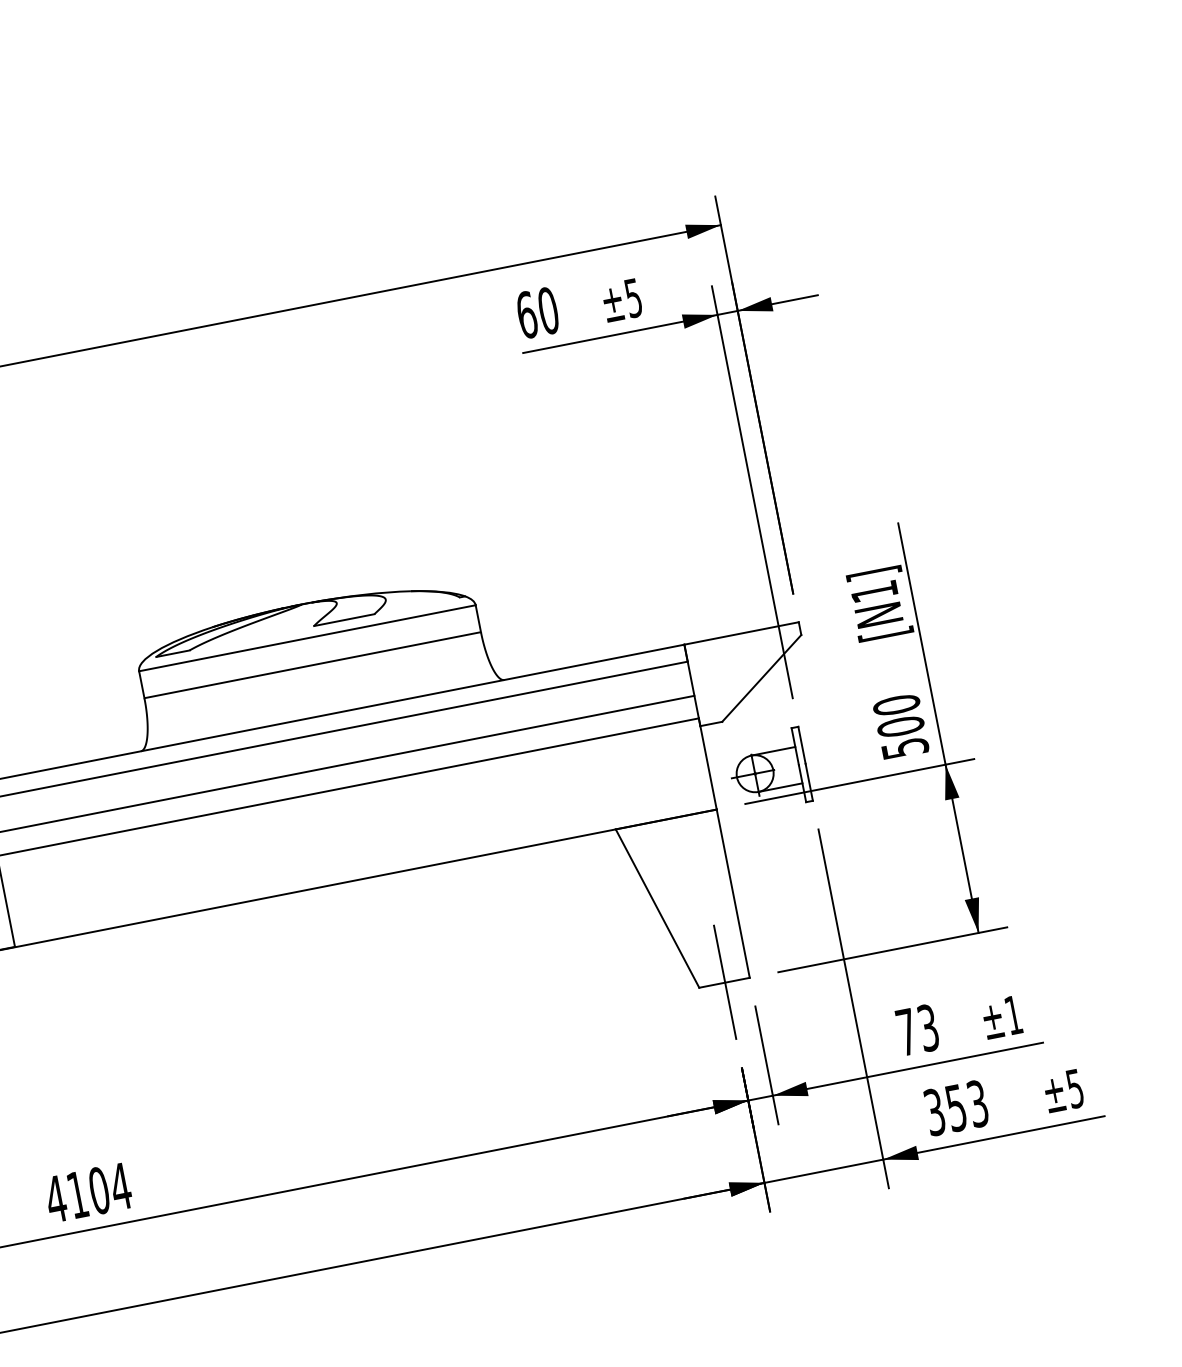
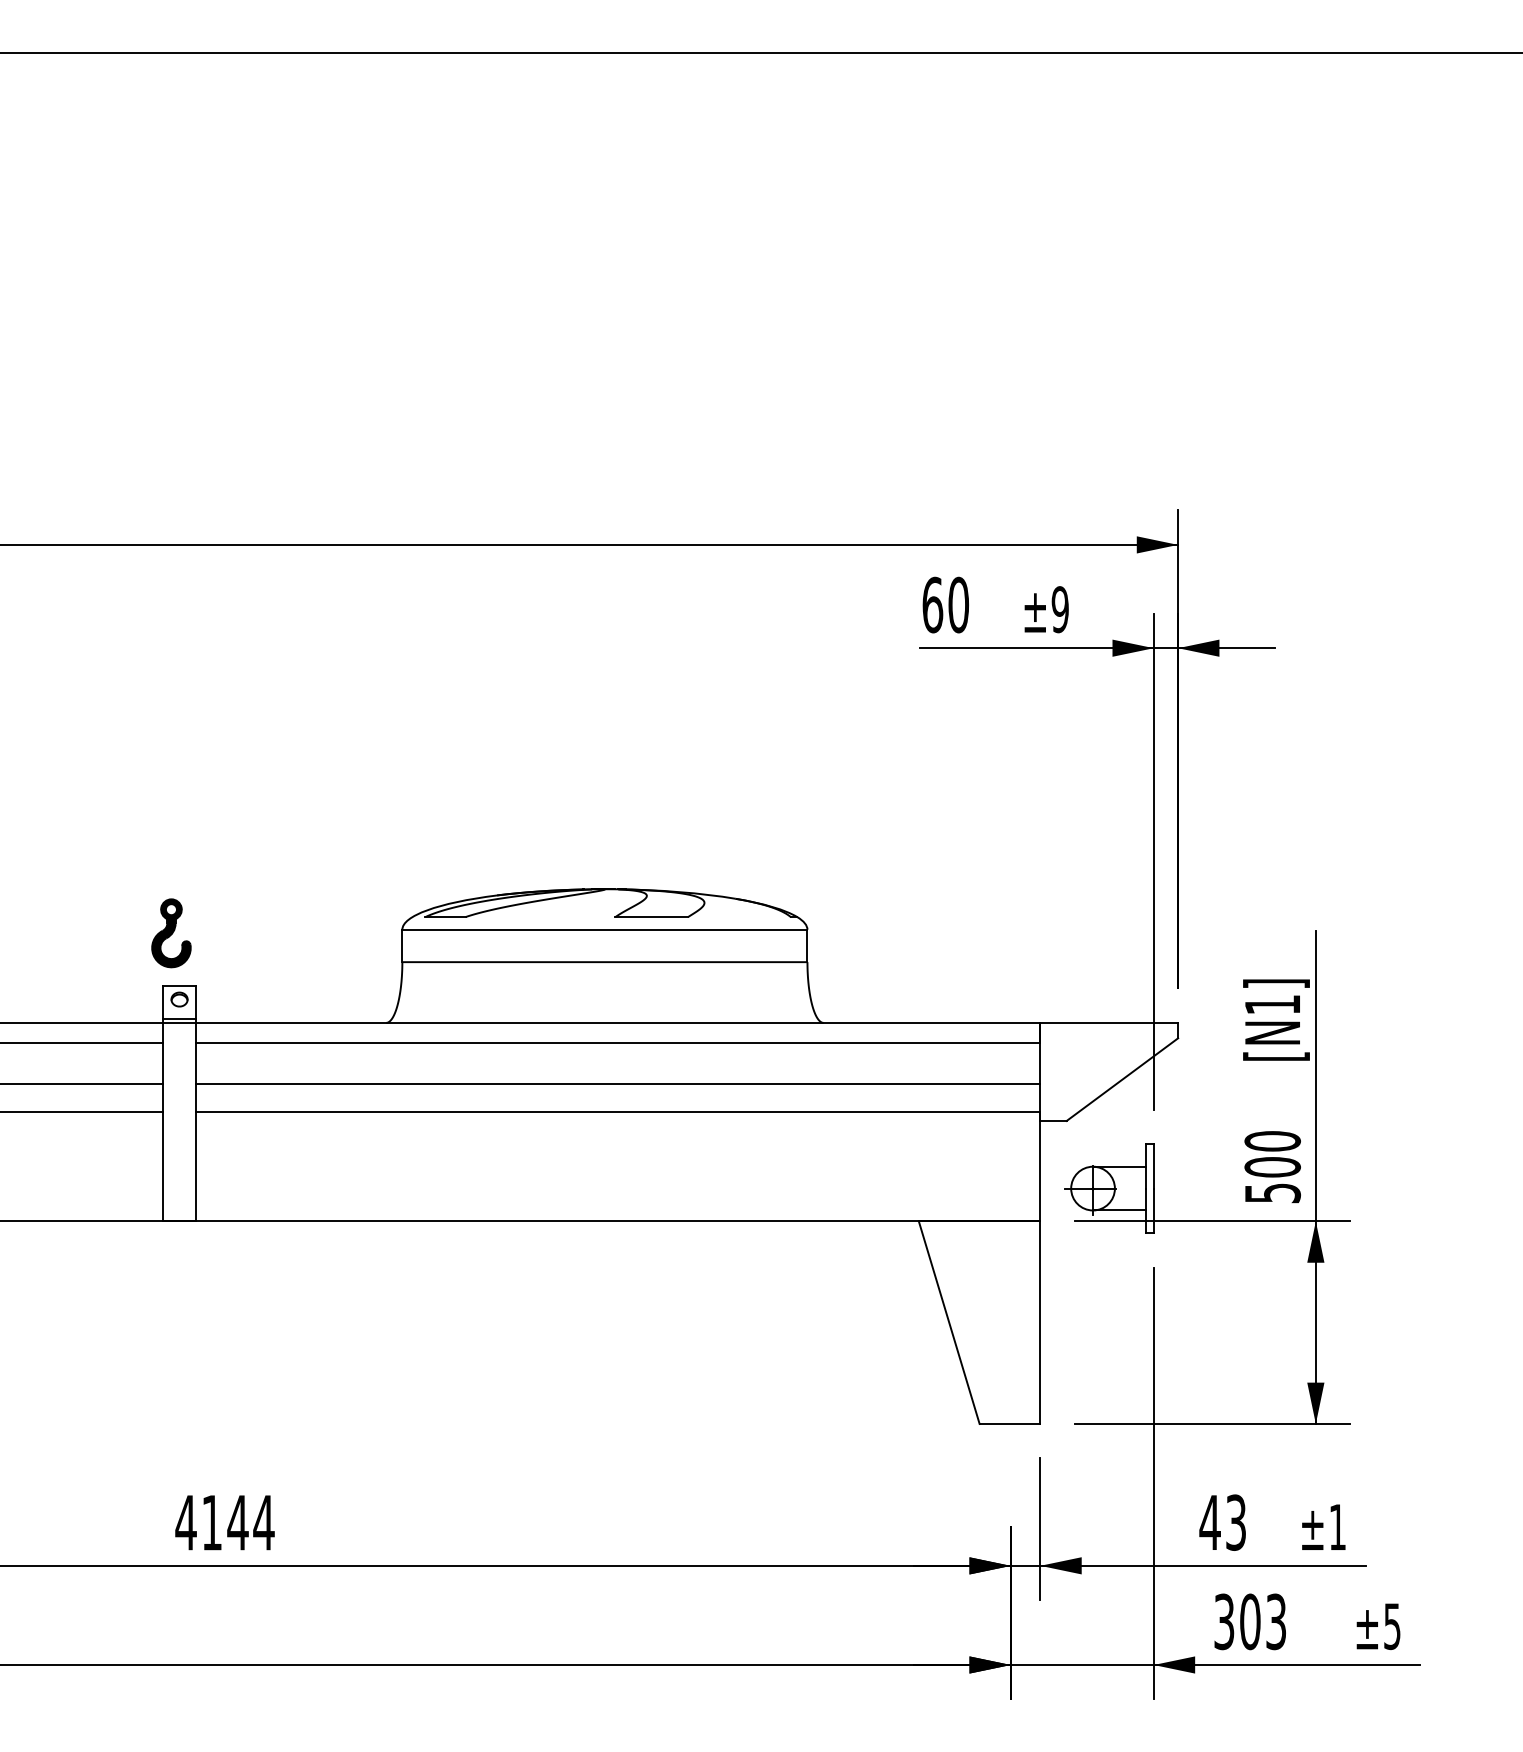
text: (632, 298) -> (1059, 609), ±5 -> ±9
line: (724, 982) -> (1010, 1423), removed
text: (906, 1032) -> (1209, 1522), 73 -> 43
text: (956, 1107) -> (1250, 1621), 353 -> 303
text: (98, 1190) -> (237, 1522), 4104 -> 4144

